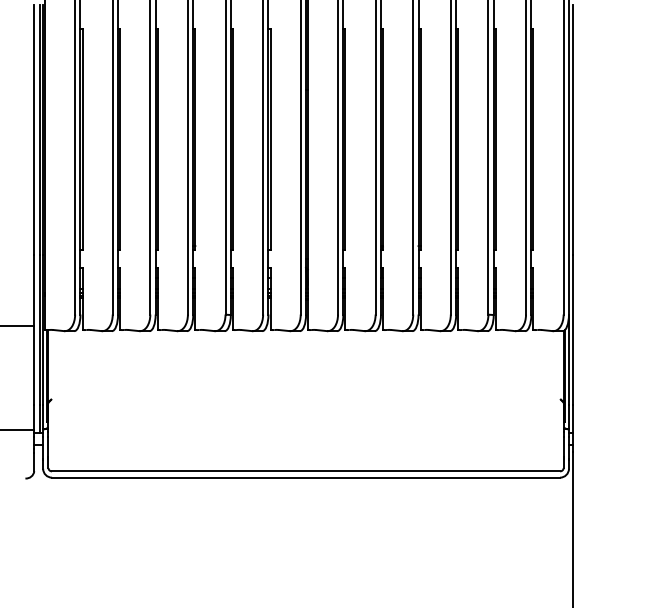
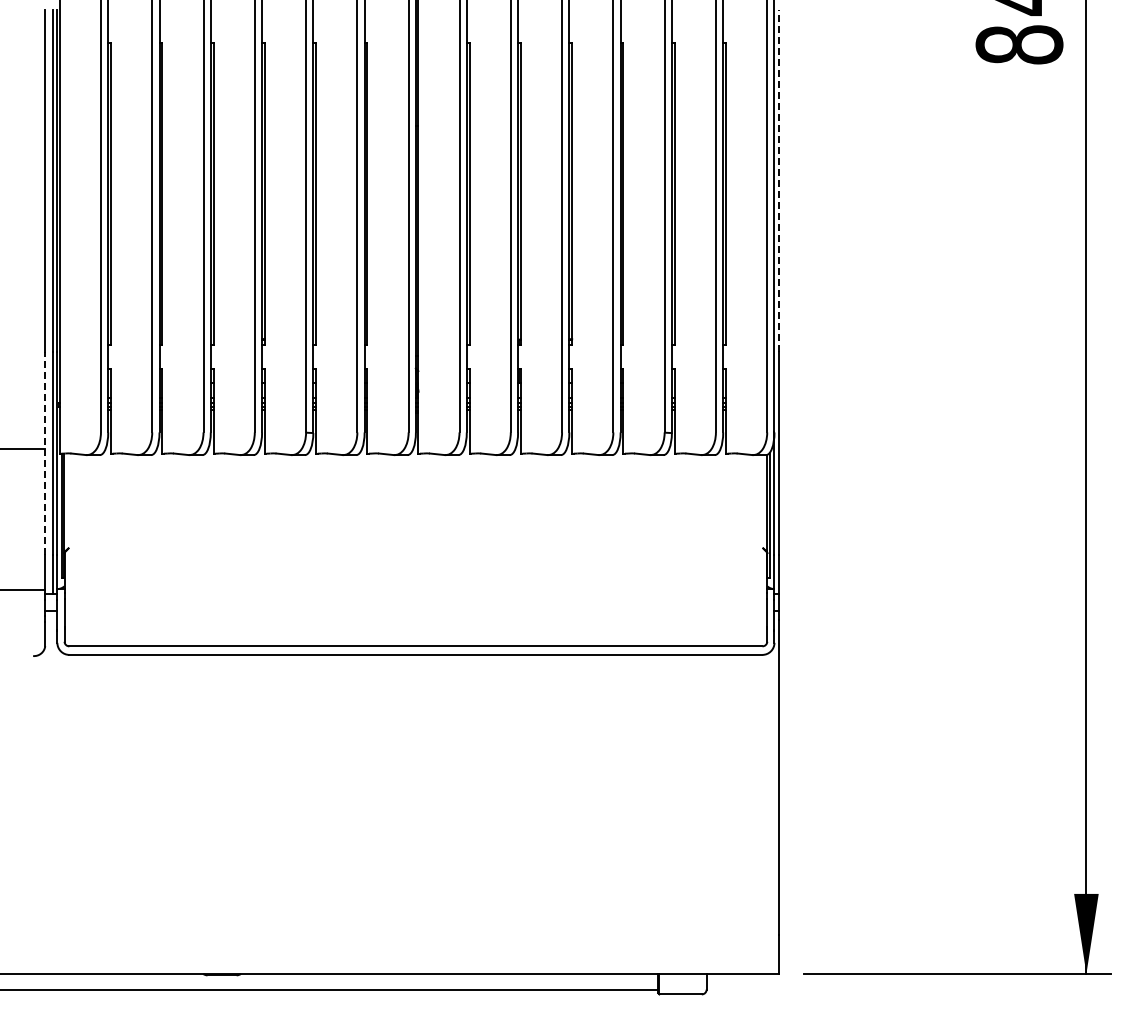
line: (572, 129) -> (779, 180), solid -> dashed
line: (34, 329) -> (45, 453), solid -> dashed

